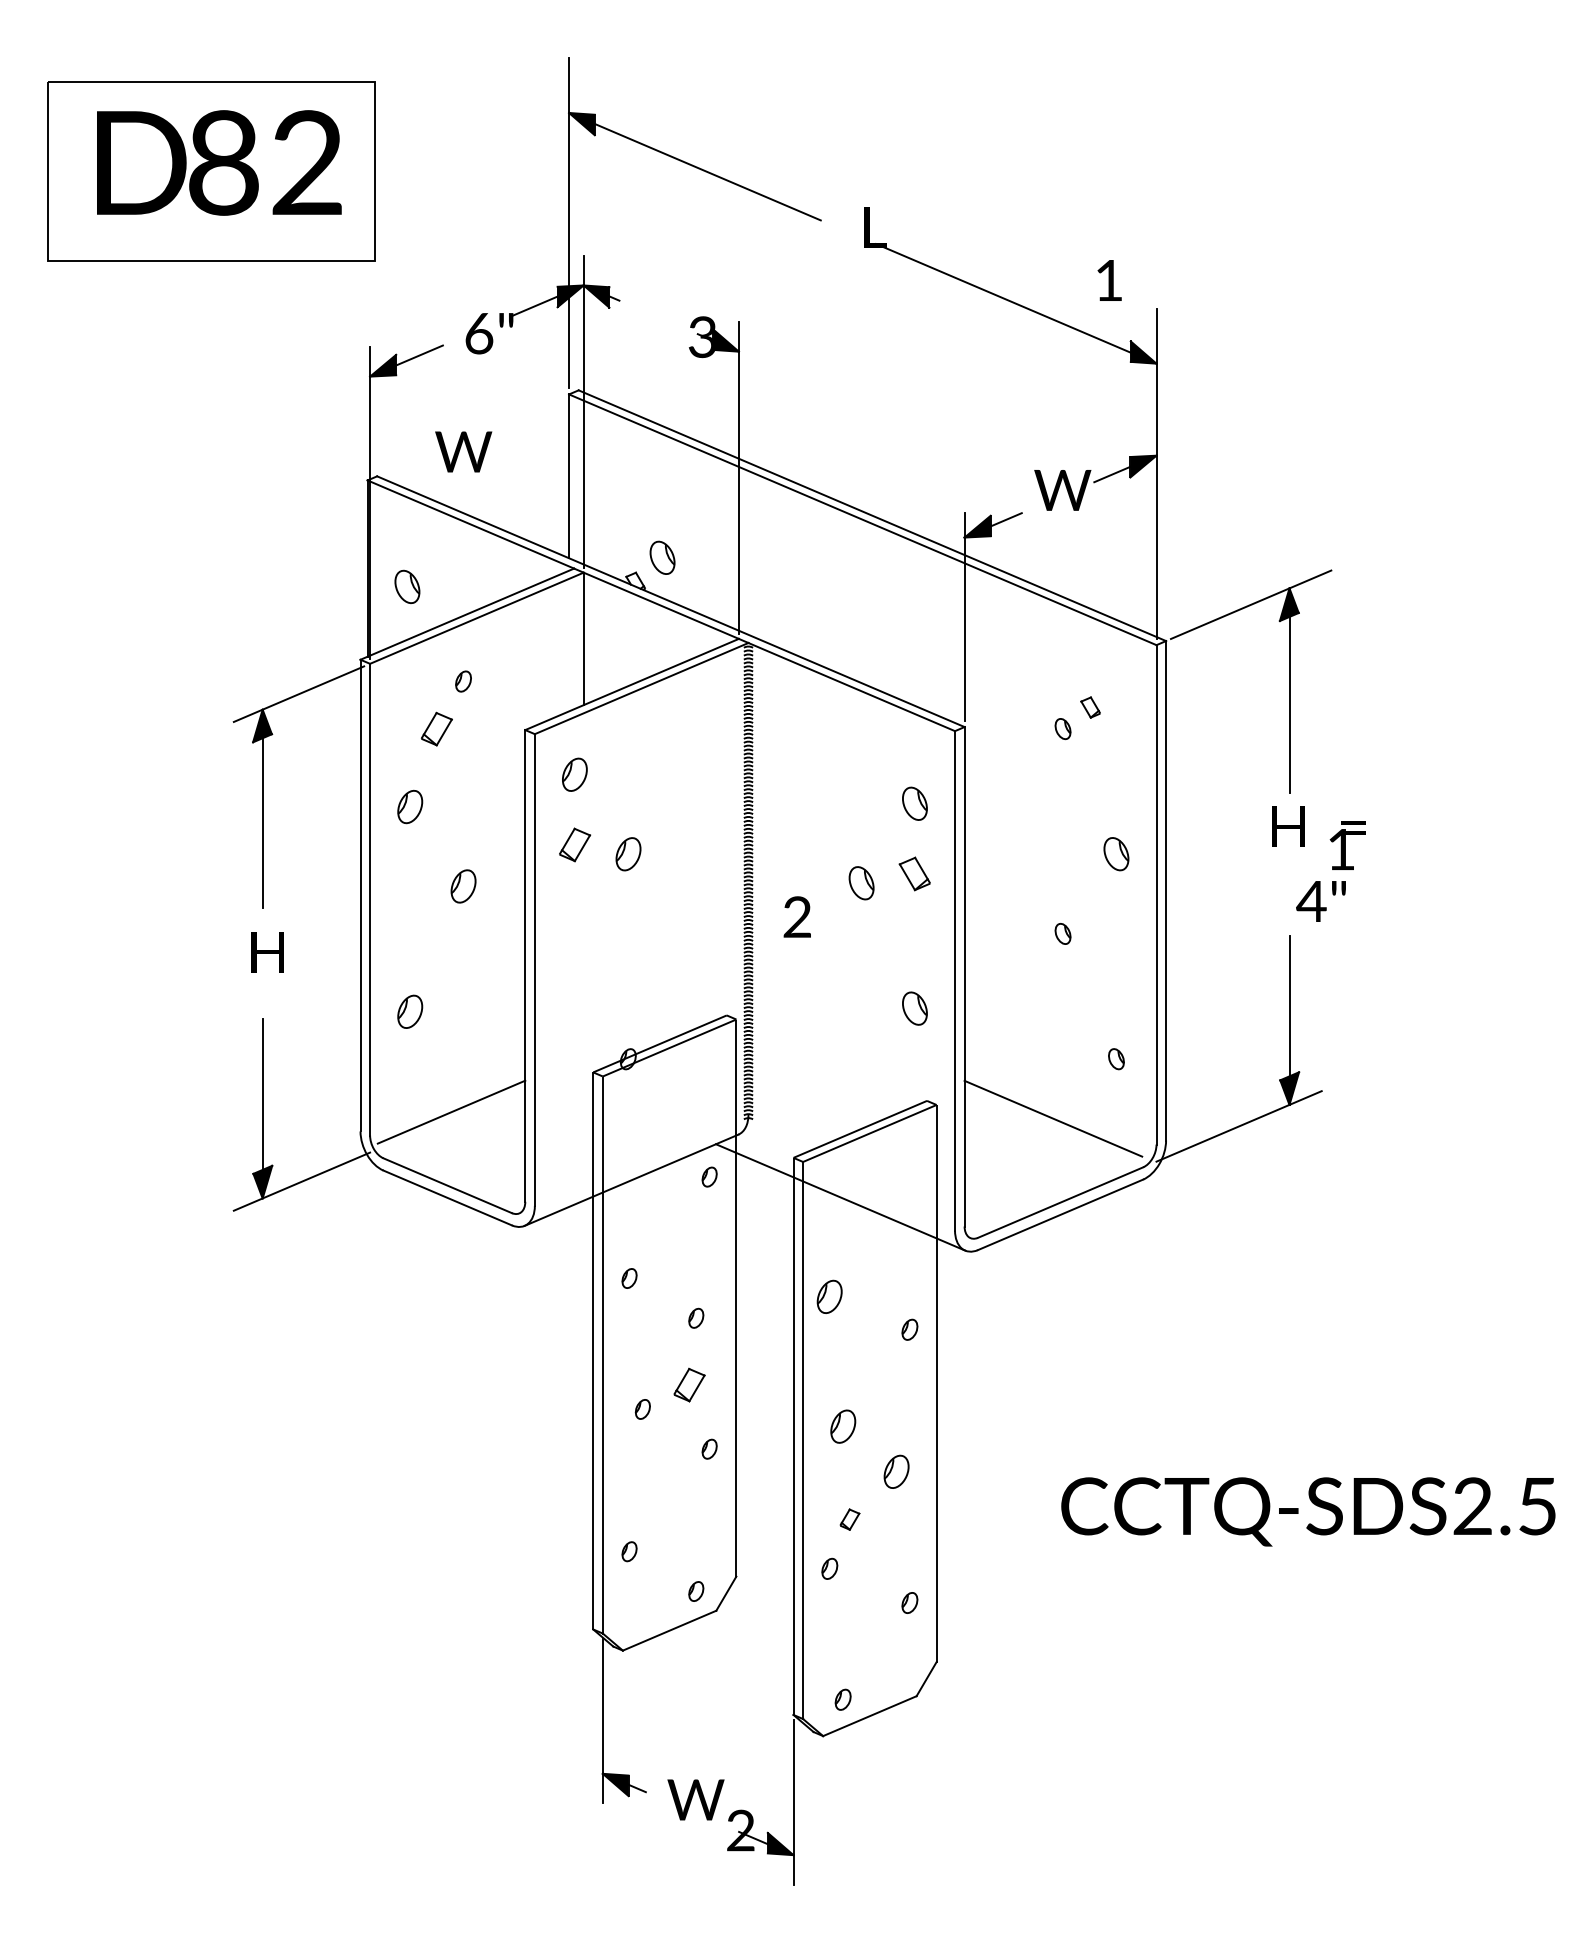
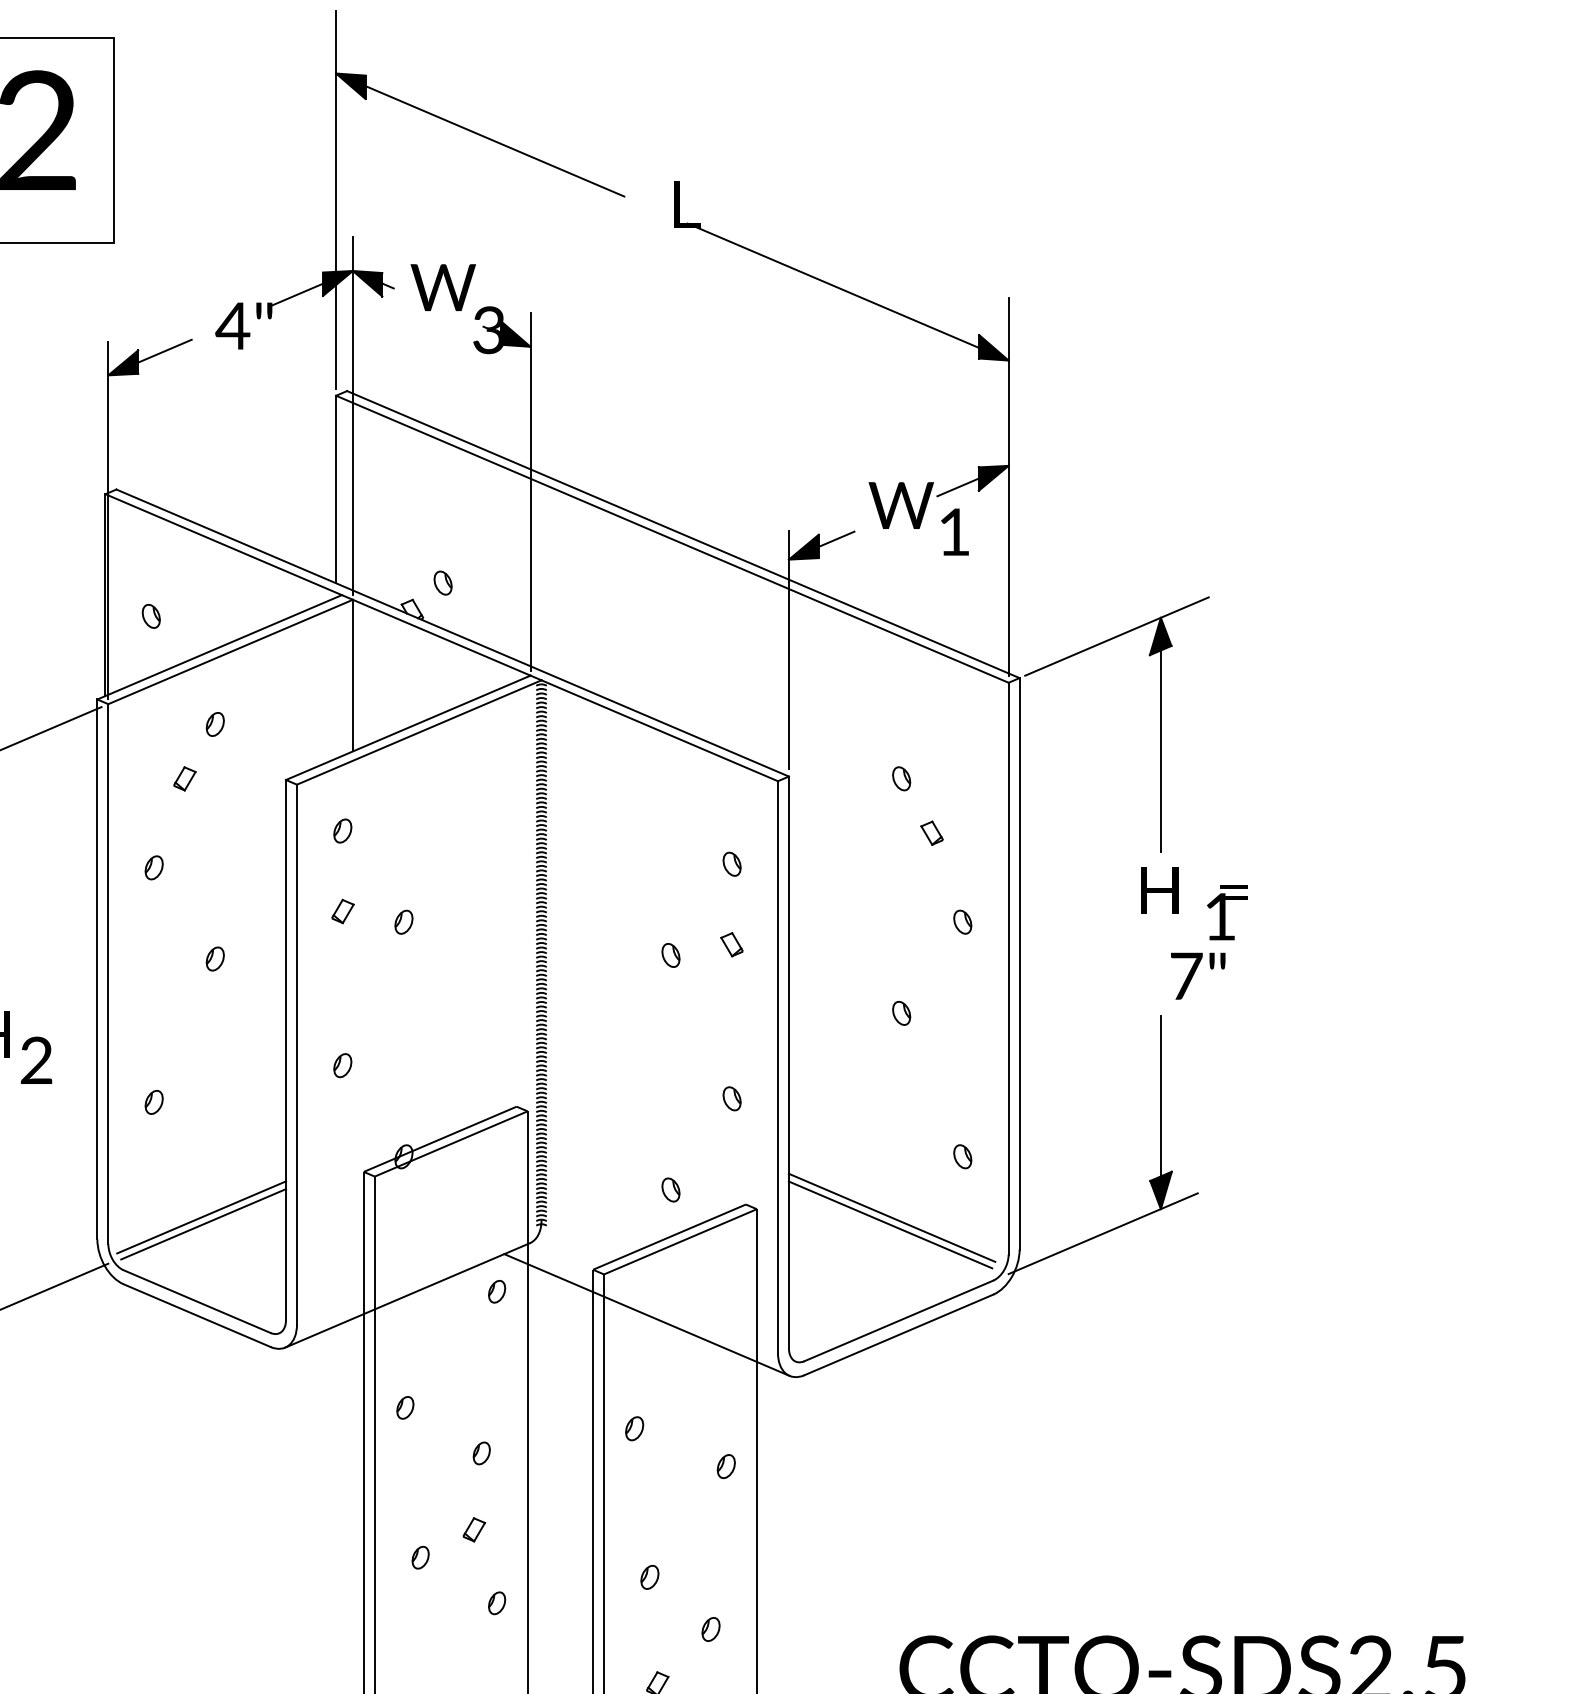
text: (1109, 280) -> (954, 532), moved
text: (478, 333) -> (232, 326), 6" -> 4"
text: (463, 451) -> (443, 287), moved
part: (662, 558) -> (443, 583), size x0.62
part: (407, 587) -> (151, 616), size x0.62
part: (1090, 707) -> (931, 833), moved
part: (436, 728) -> (184, 778), size x0.62
part: (574, 774) -> (342, 830), size x0.62
part: (914, 803) -> (731, 864), size x0.62
part: (409, 806) -> (153, 867), size x0.62
part: (574, 844) -> (342, 910), size x0.62
part: (627, 854) -> (403, 922), size x0.62
part: (1116, 854) -> (962, 922), size x0.62
part: (914, 873) -> (731, 944), size x0.62
part: (861, 883) -> (670, 955), size x0.62
part: (463, 886) -> (215, 959), size x0.62
text: (1311, 901) -> (1186, 976), 4" -> 7"
text: (796, 916) -> (35, 1059), moved
part: (574, 979) -> (342, 1065), added
part: (914, 1008) -> (731, 1098), size x0.62
part: (409, 1011) -> (153, 1102), size x0.62
part: (861, 1088) -> (670, 1190), added
line: (1054, 1112) -> (891, 1217), added
line: (453, 1117) -> (203, 1223), added
part: (829, 1296) -> (634, 1428), size x0.62
part: (689, 1384) -> (474, 1529), size x0.62
part: (842, 1426) -> (649, 1577), size x0.62
part: (896, 1472) -> (710, 1629), size x0.62

